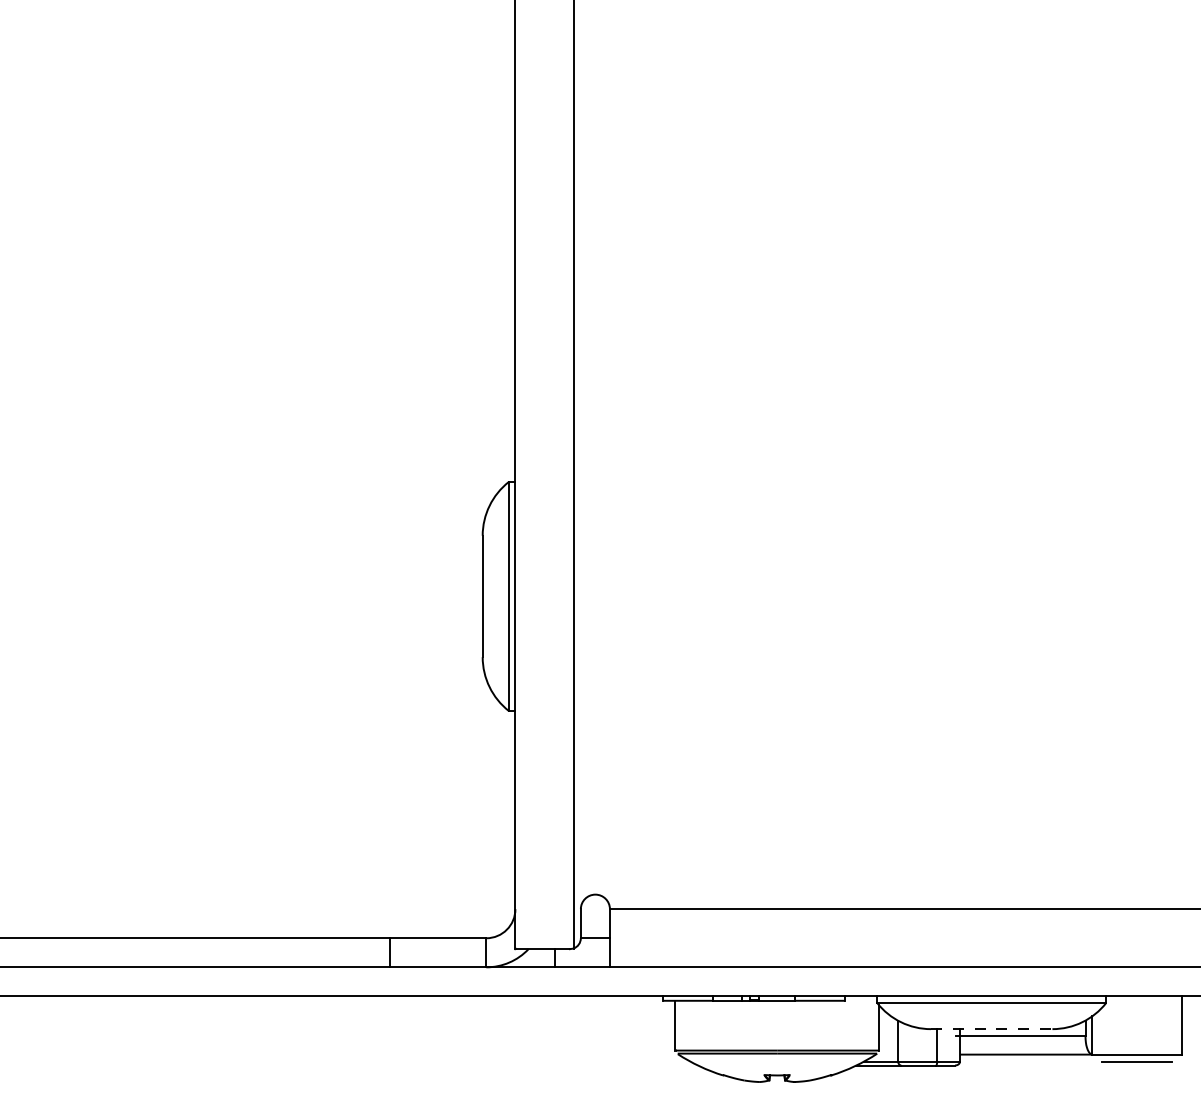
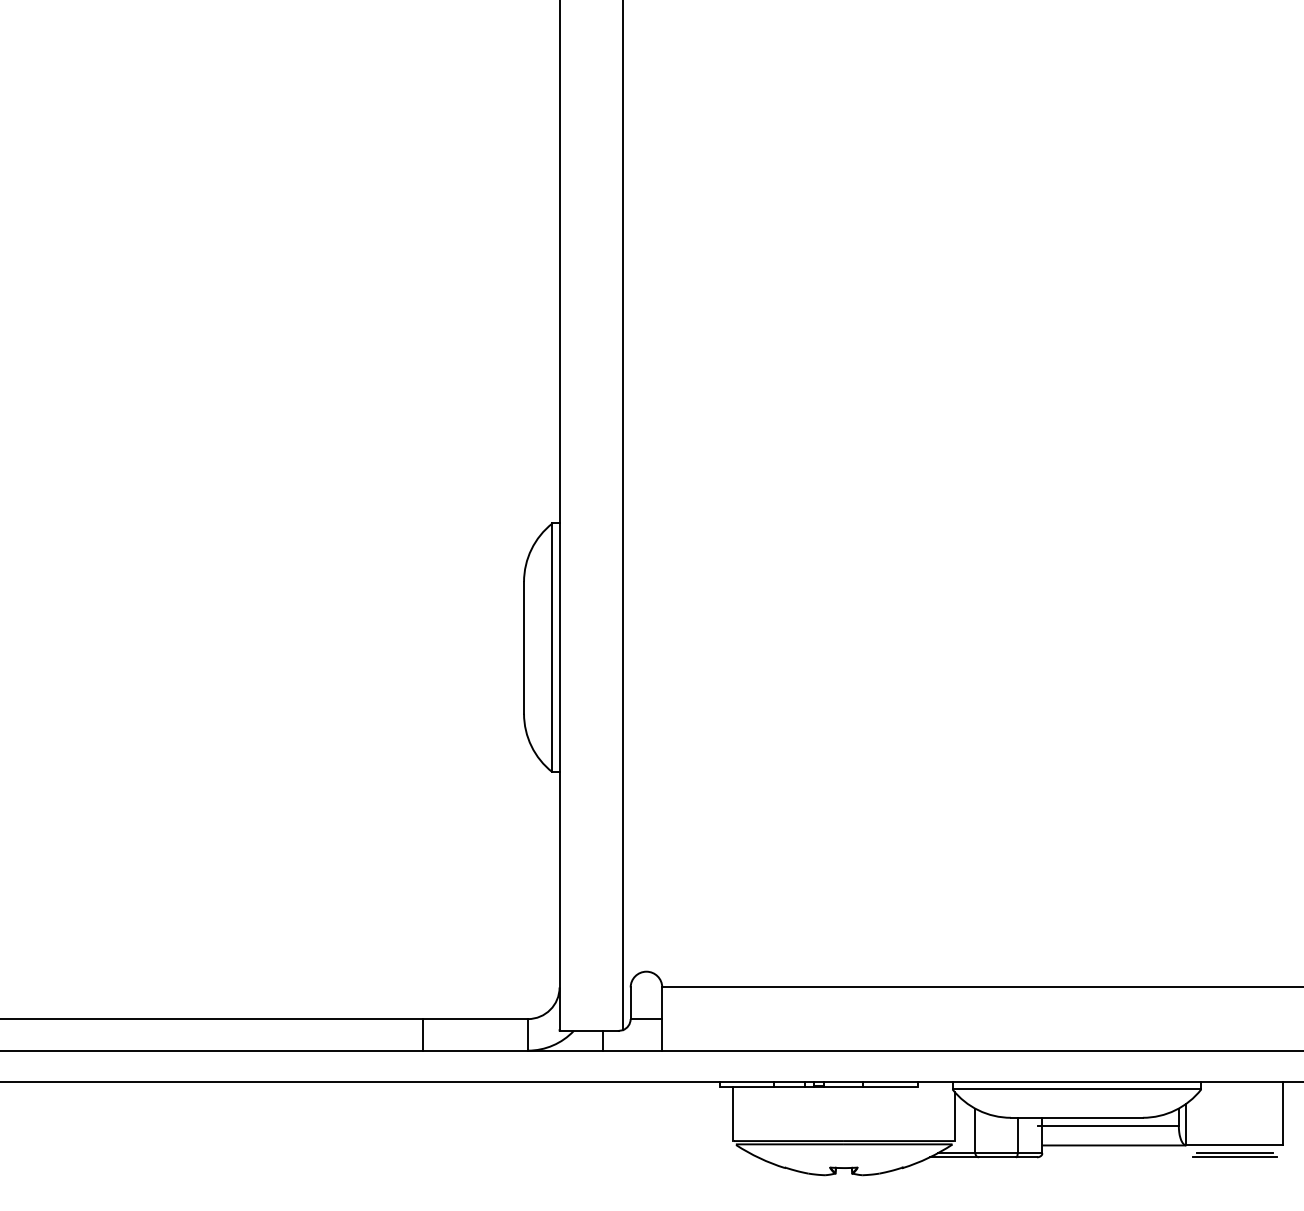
line: (991, 1029) -> (1076, 1118), dashed -> solid
line: (1137, 1065) -> (1235, 1157), added

